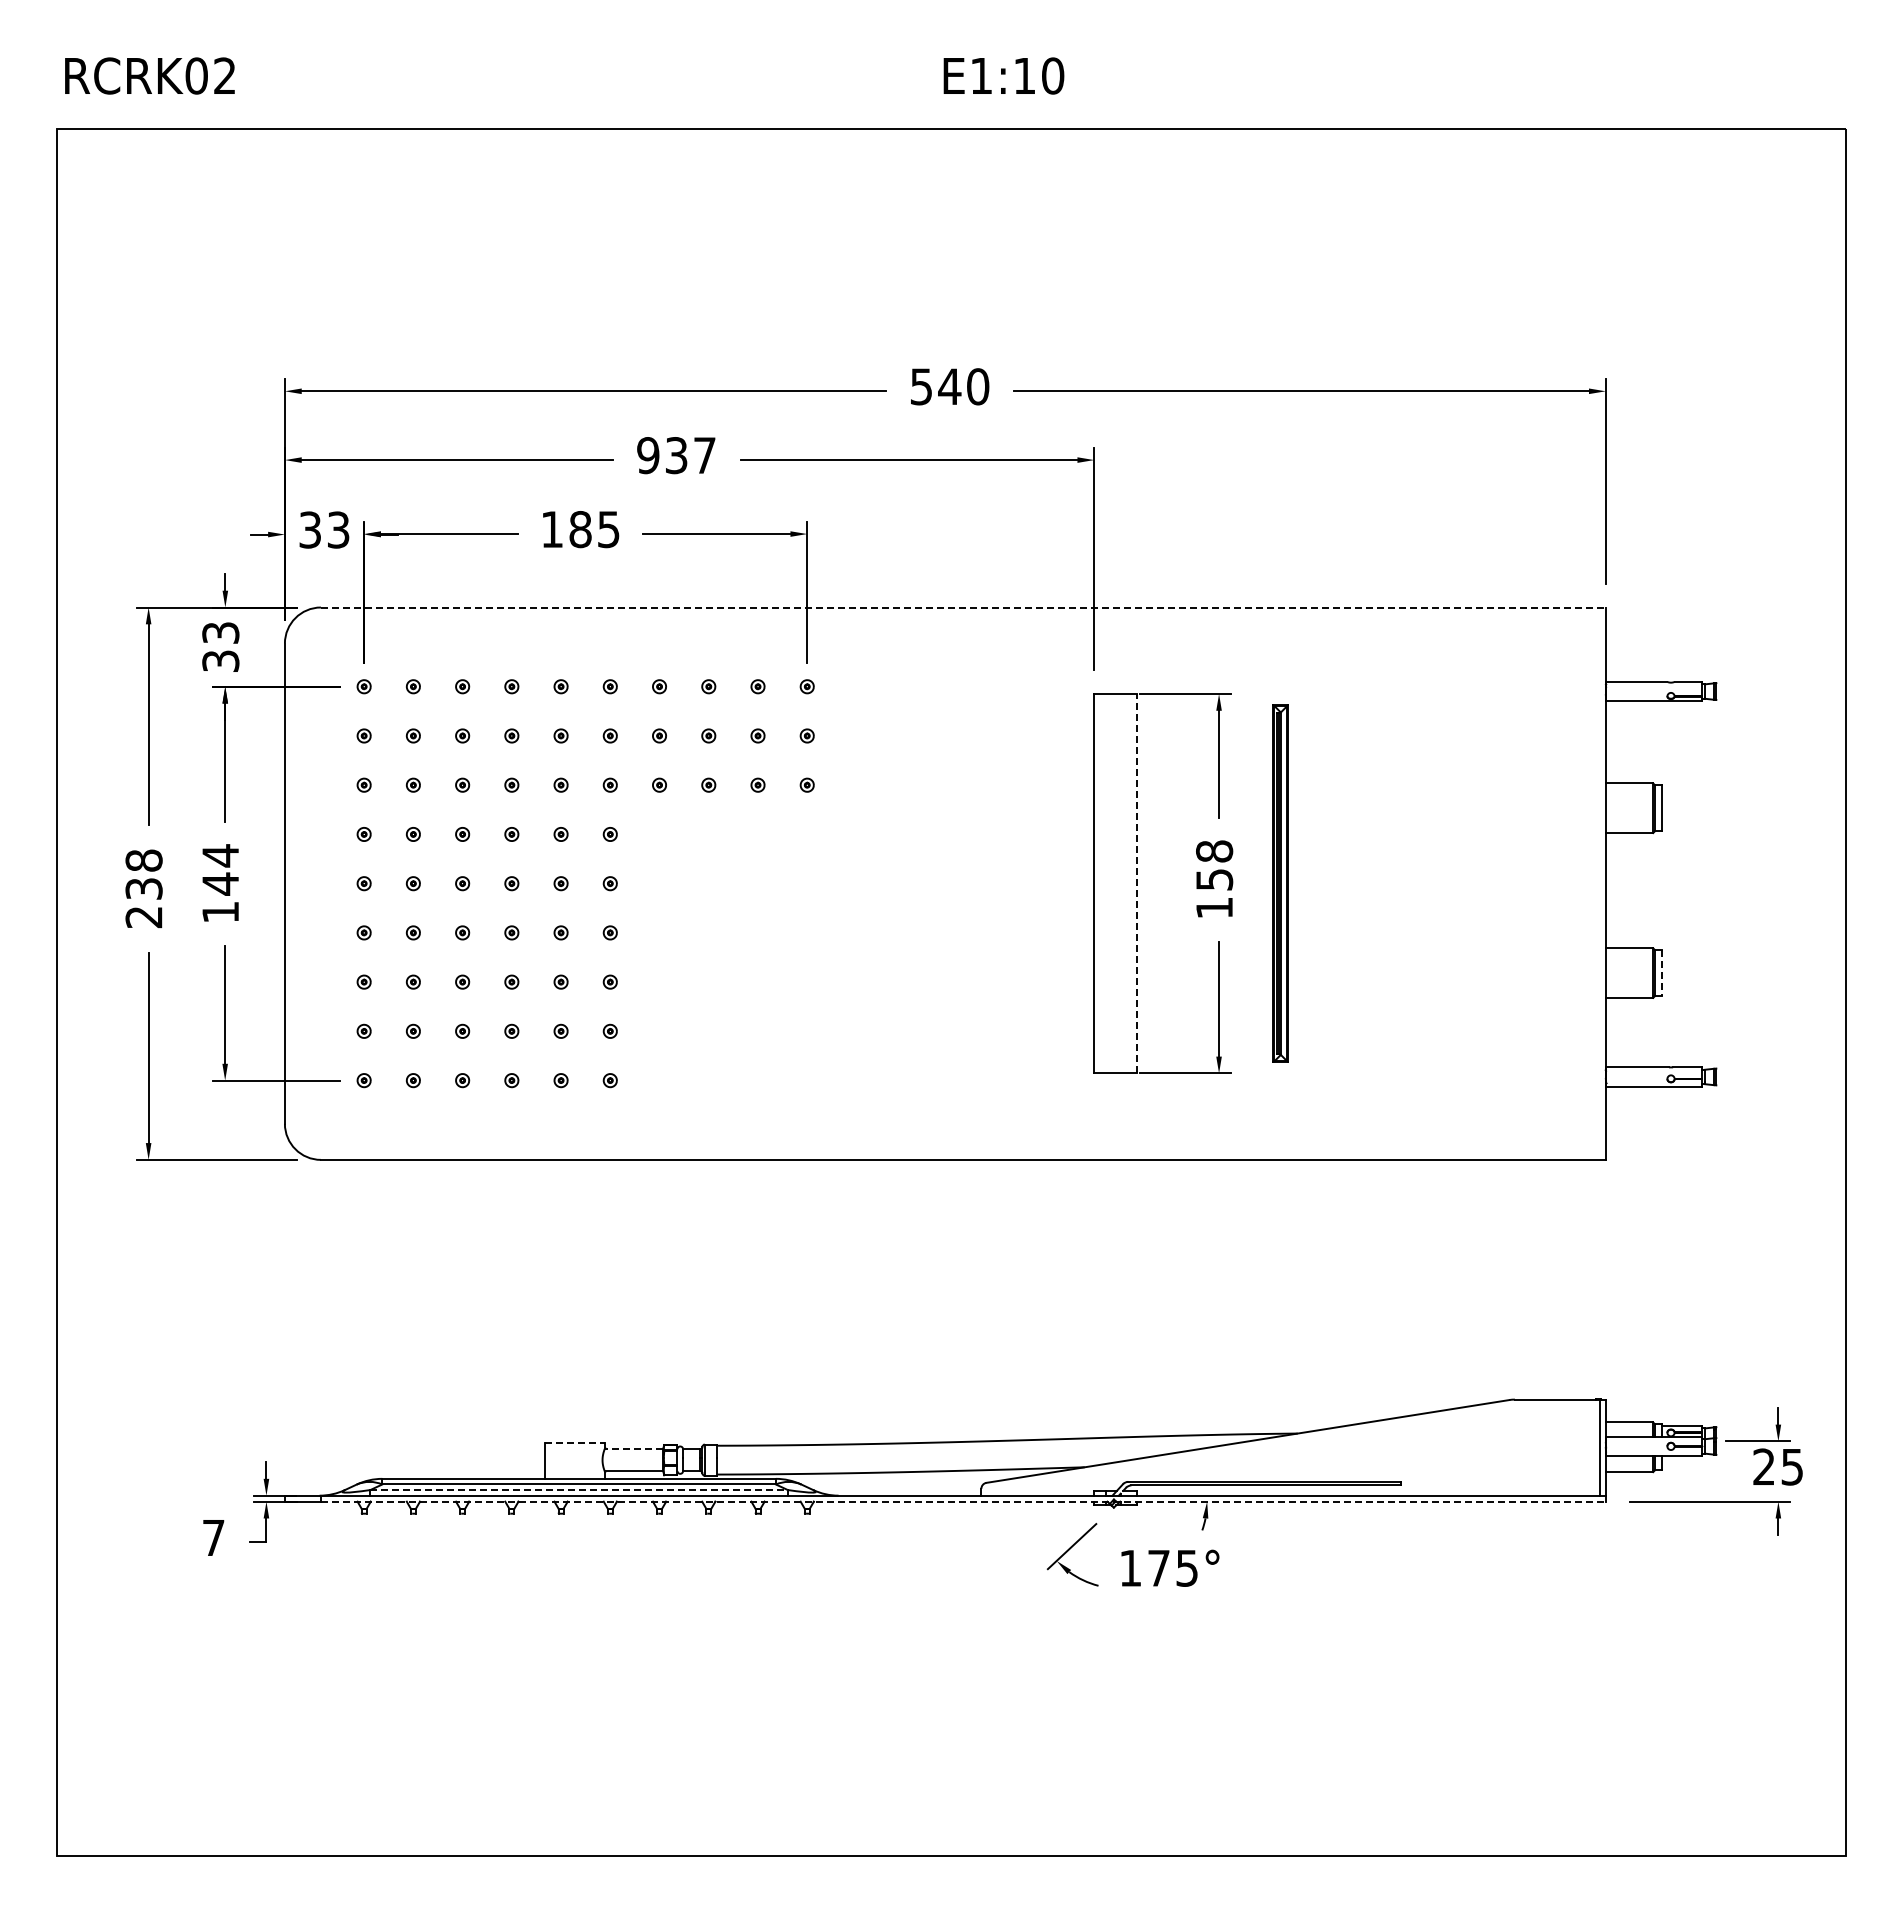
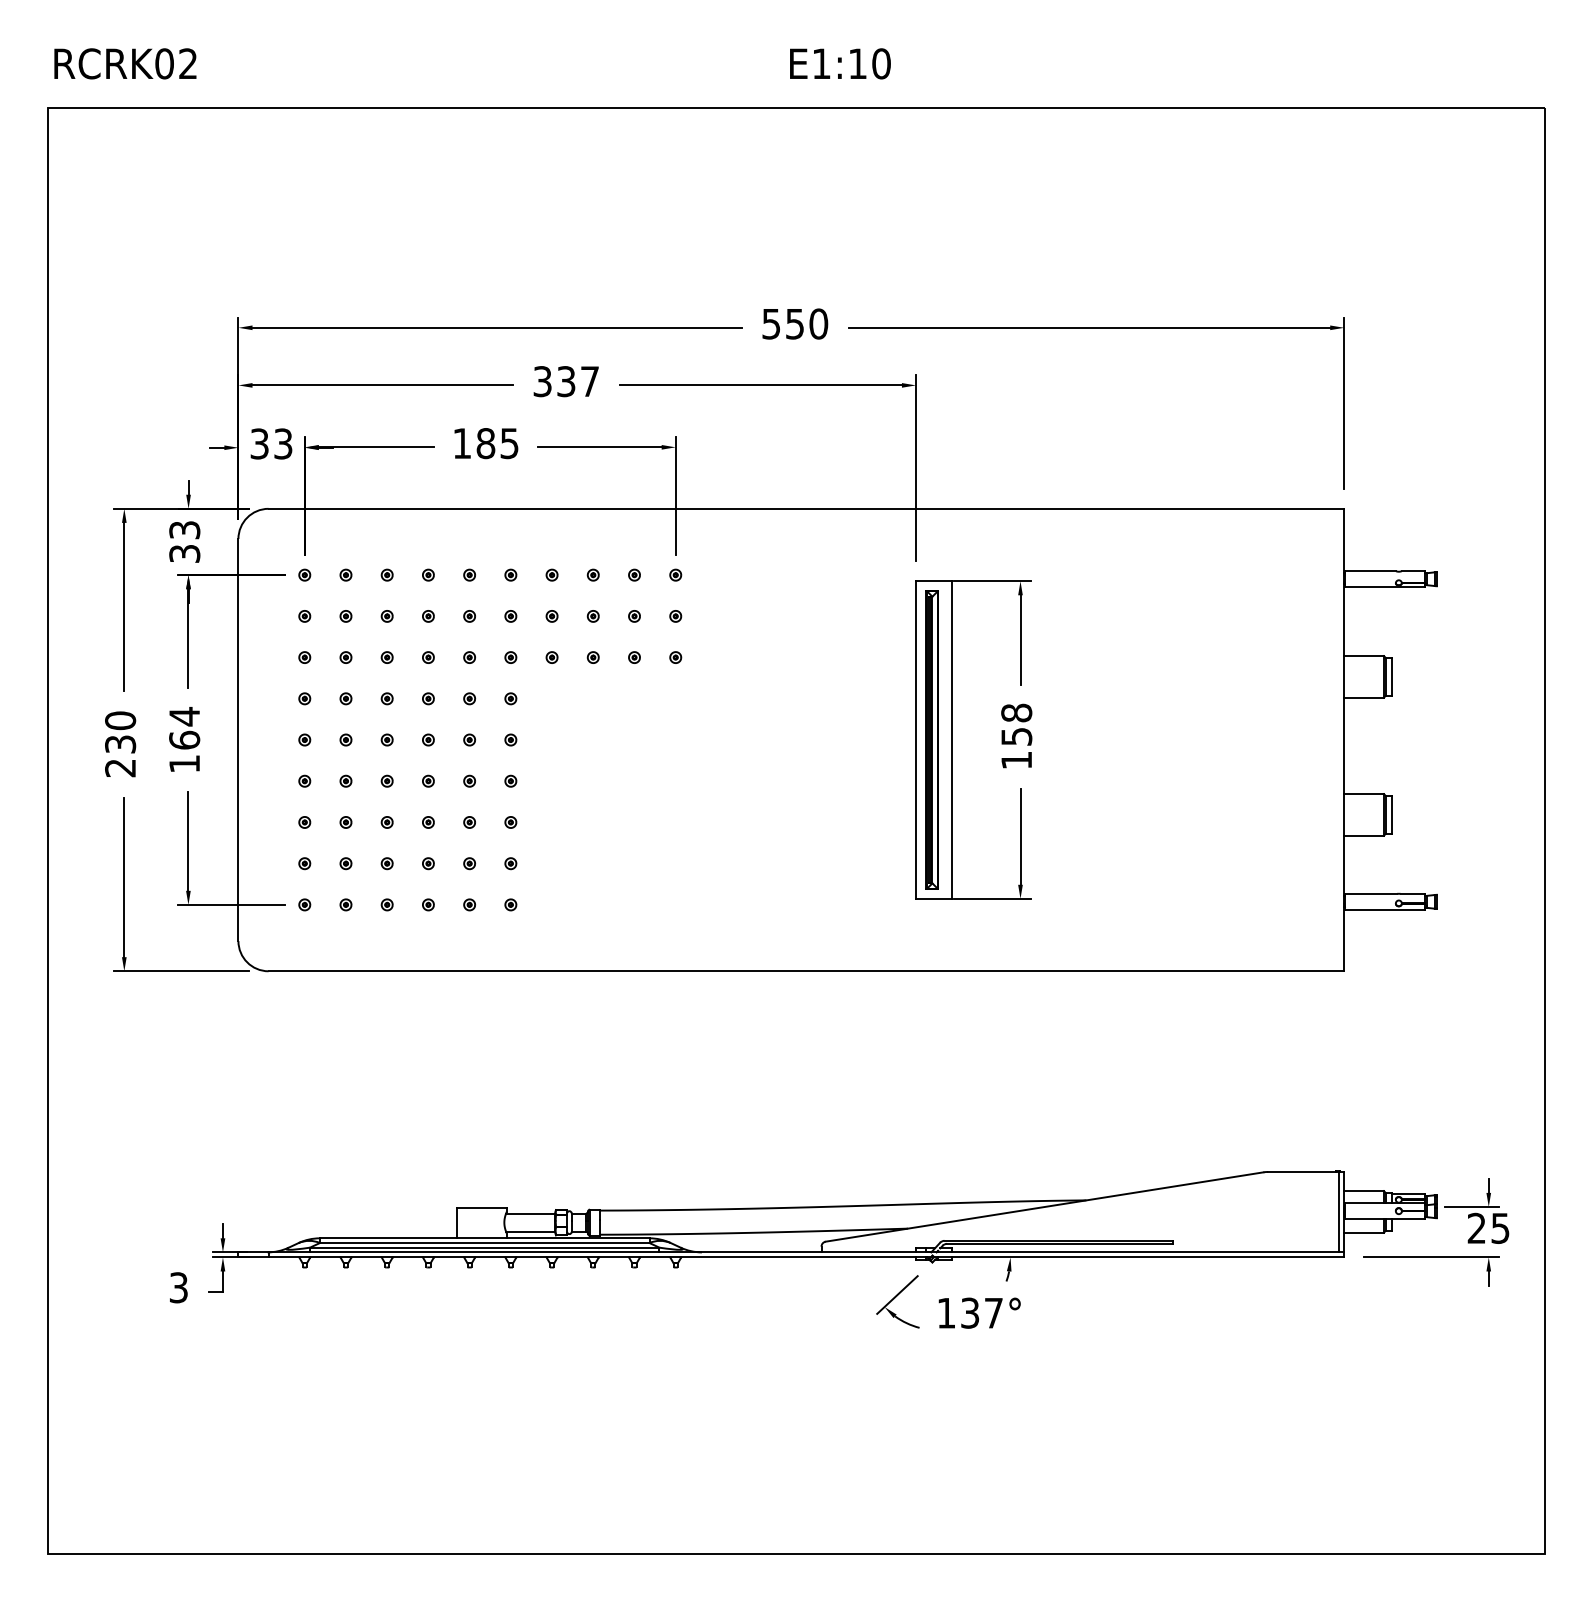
text: (949, 386) -> (794, 323), 540 -> 550
text: (648, 455) -> (542, 381), 937 -> 337
line: (963, 607) -> (806, 508), dashed -> solid
text: (143, 860) -> (120, 720), 238 -> 230
text: (220, 883) -> (184, 739), 144 -> 164
line: (1137, 883) -> (952, 739), dashed -> solid
part: (1280, 883) -> (932, 739), moved
line: (1662, 973) -> (1391, 815), dashed -> solid
line: (575, 1442) -> (481, 1207), dashed -> solid
line: (633, 1449) -> (530, 1213), dashed -> solid
line: (579, 1490) -> (485, 1248), dashed -> solid
line: (963, 1501) -> (806, 1257), dashed -> solid
text: (213, 1537) -> (178, 1287), 7 -> 3
text: (1172, 1567) -> (981, 1312), 175° -> 137°

